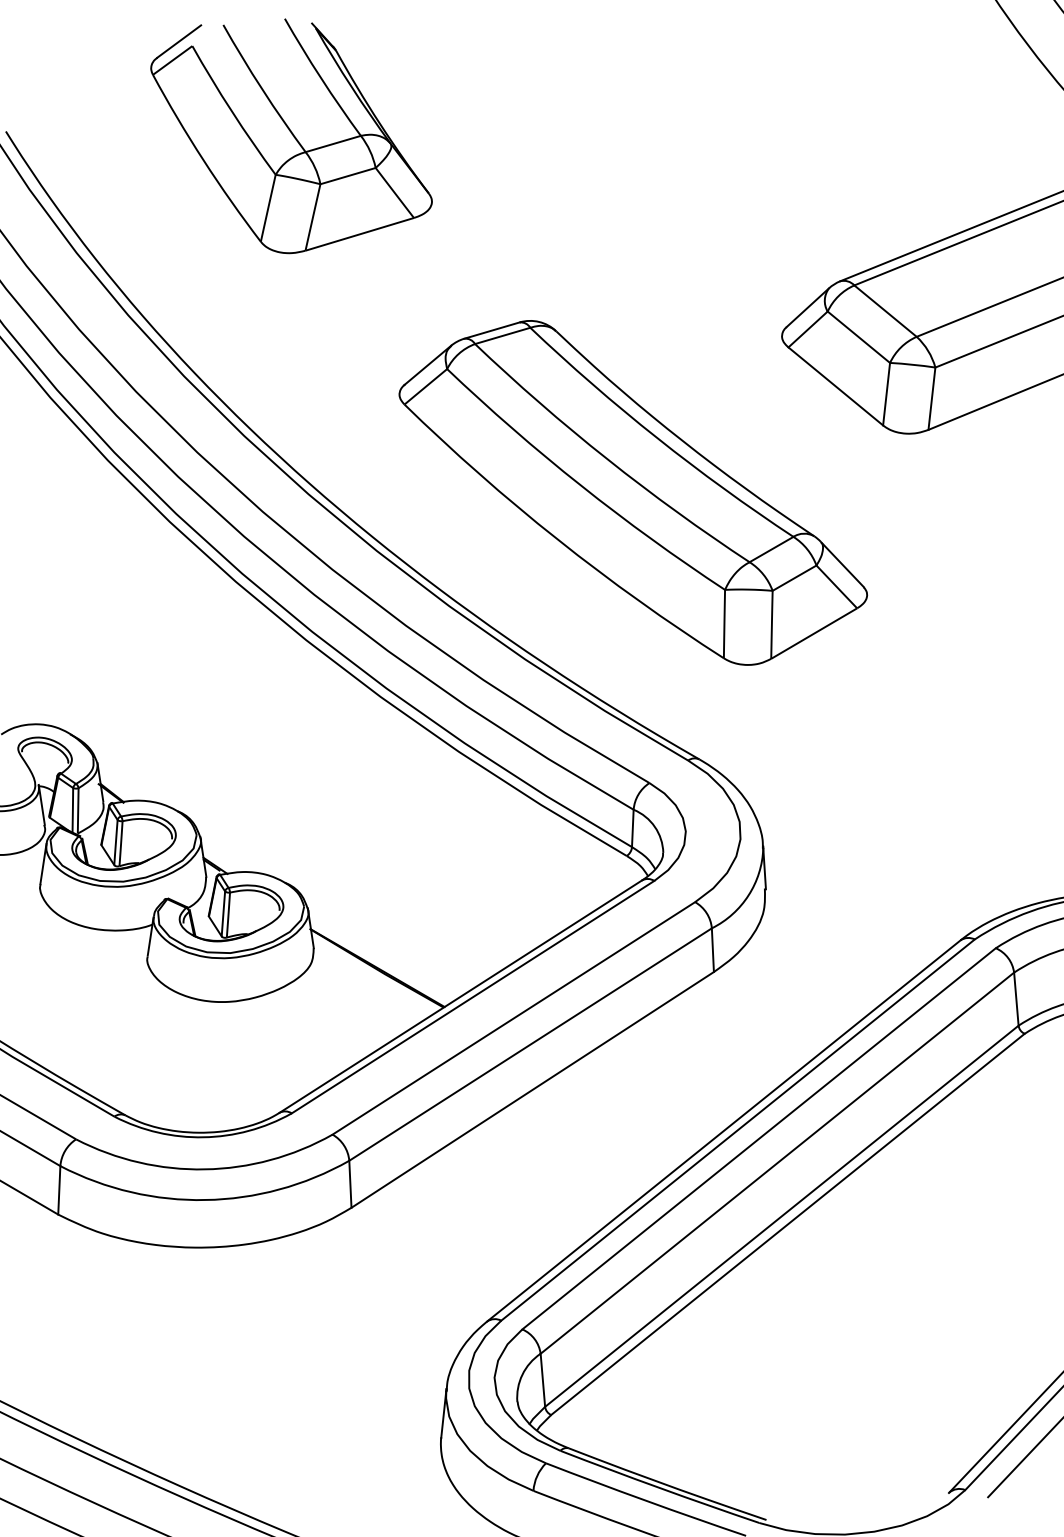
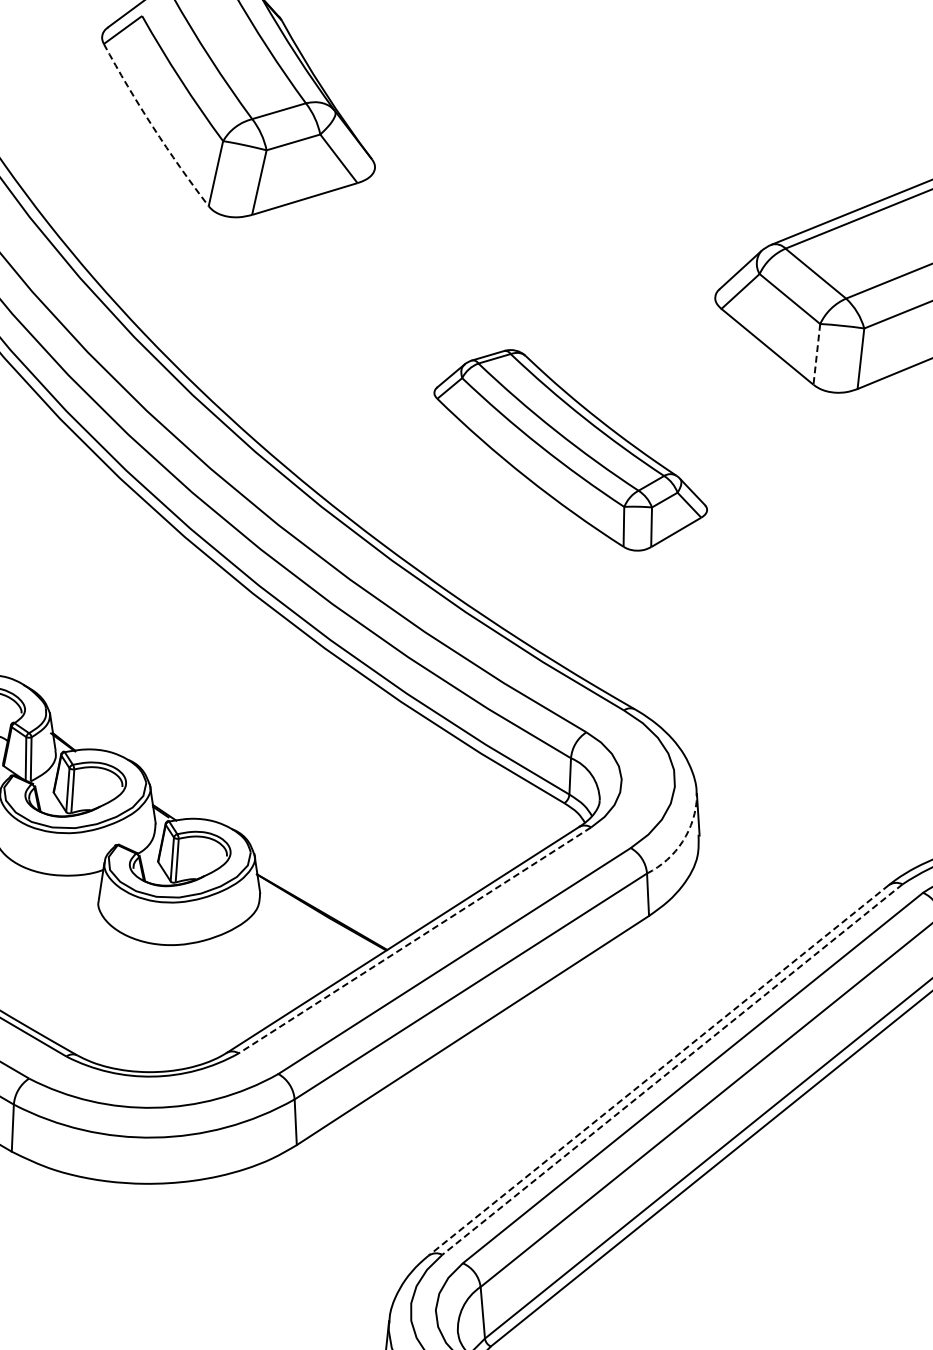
arc: (203, 160) -> (152, 127), solid -> dashed
line: (886, 394) -> (816, 354), solid -> dashed
part: (633, 492) -> (570, 449), size x0.6
arc: (748, 895) -> (682, 841), solid -> dashed
line: (472, 997) -> (414, 940), solid -> dashed
line: (723, 1130) -> (658, 1069), solid -> dashed
line: (738, 1130) -> (672, 1069), solid -> dashed

